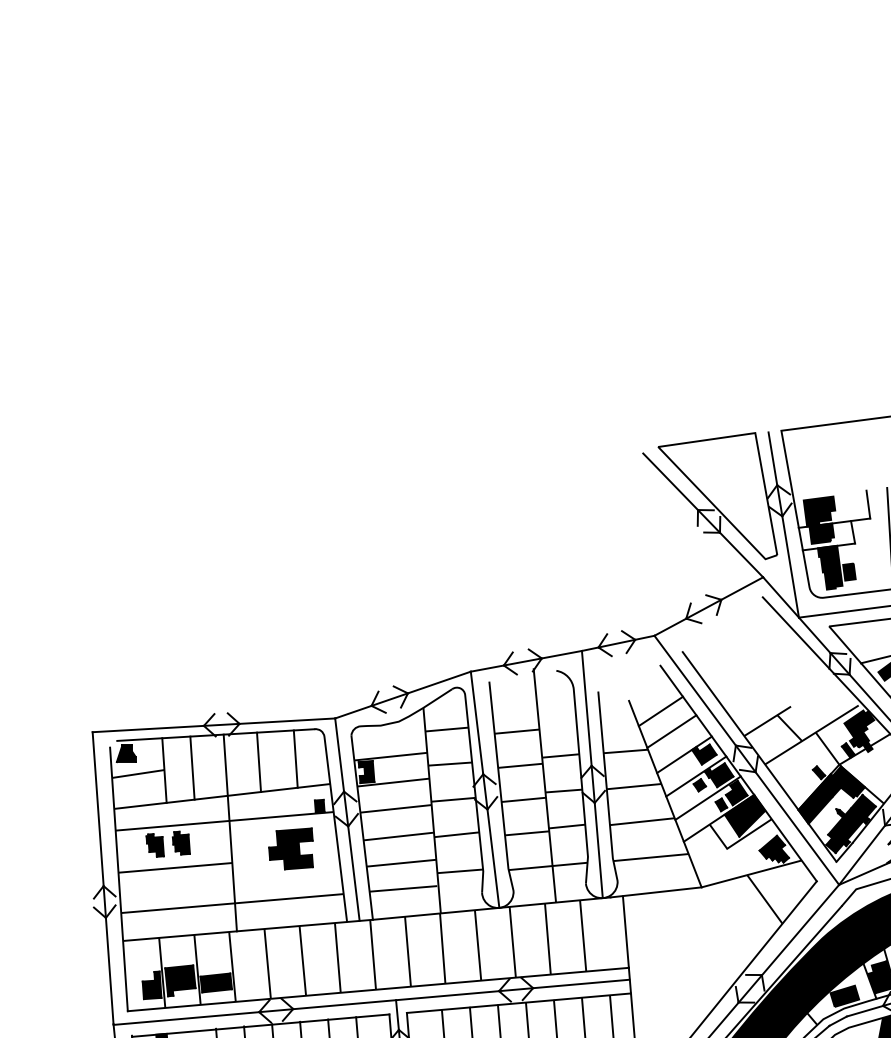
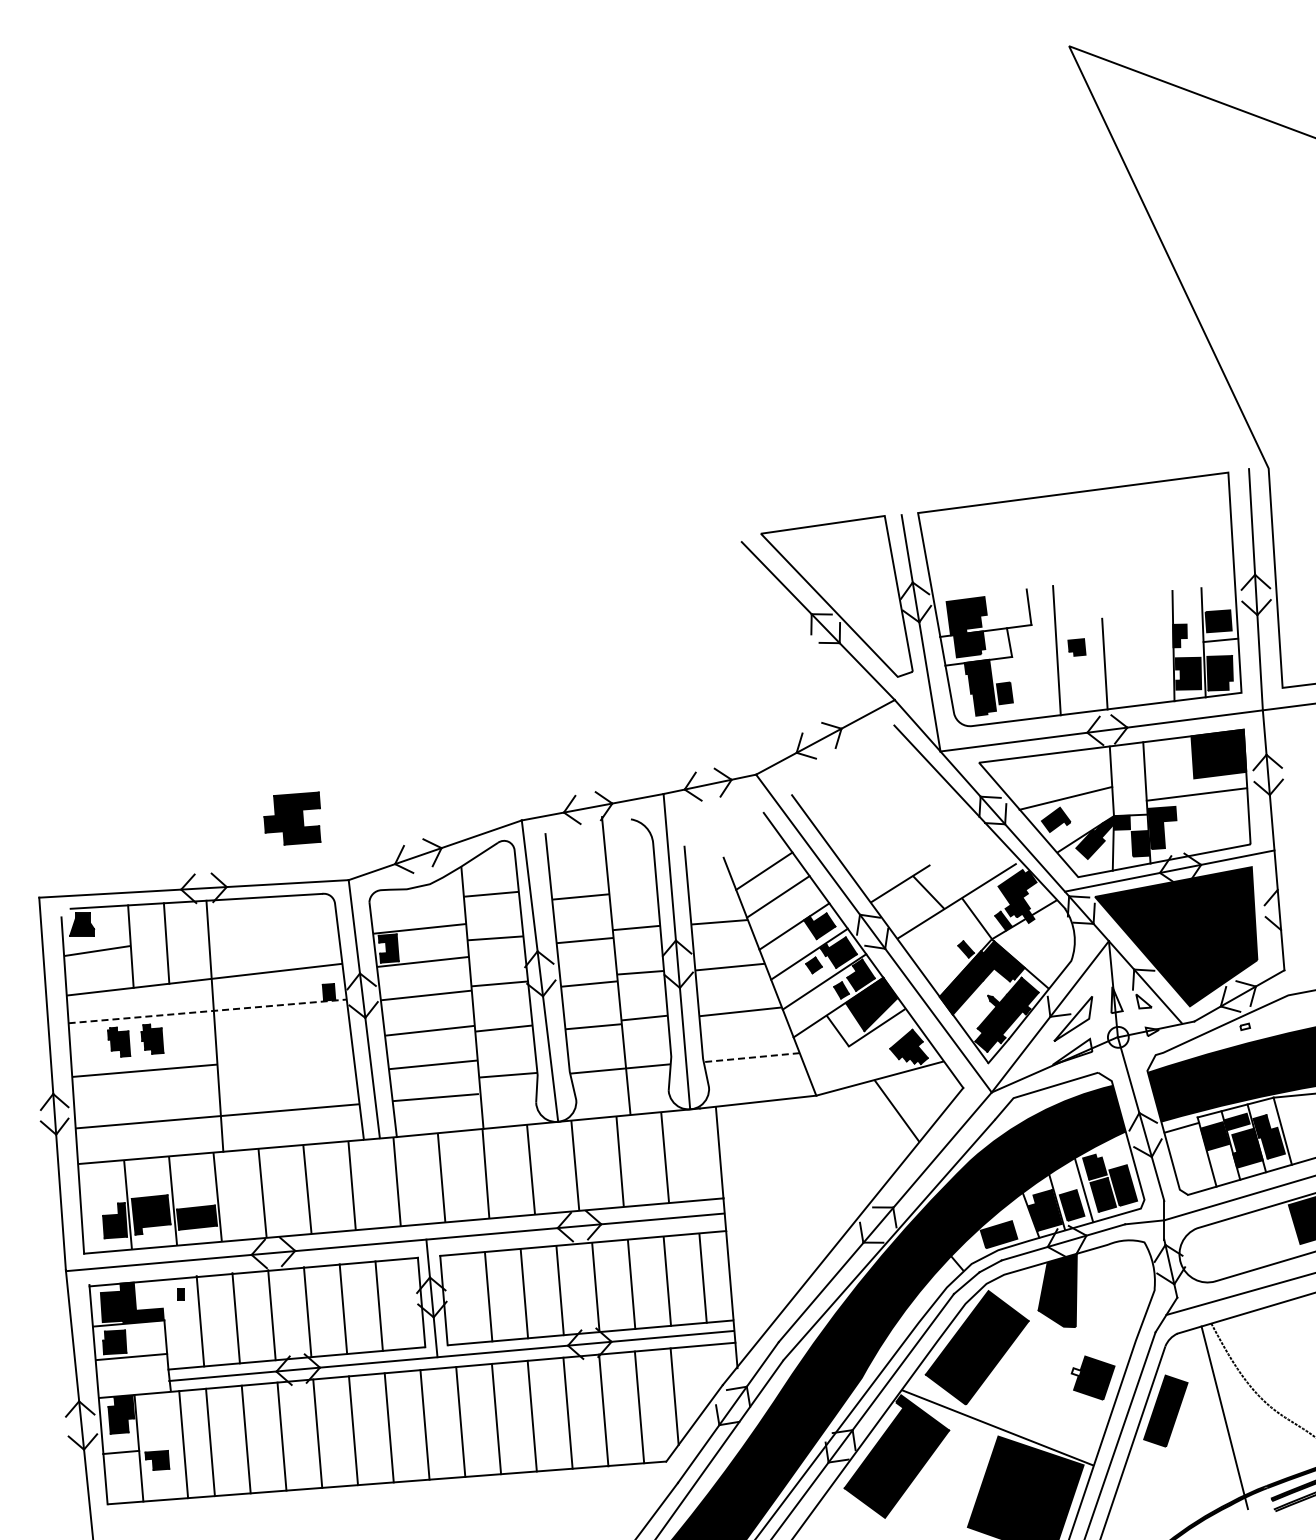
line: (295, 758) -> (297, 931), removed
line: (258, 761) -> (251, 935), removed
line: (224, 821) -> (207, 1011), solid -> dashed
part: (291, 848) -> (292, 818), moved
line: (650, 857) -> (751, 1057), solid -> dashed

